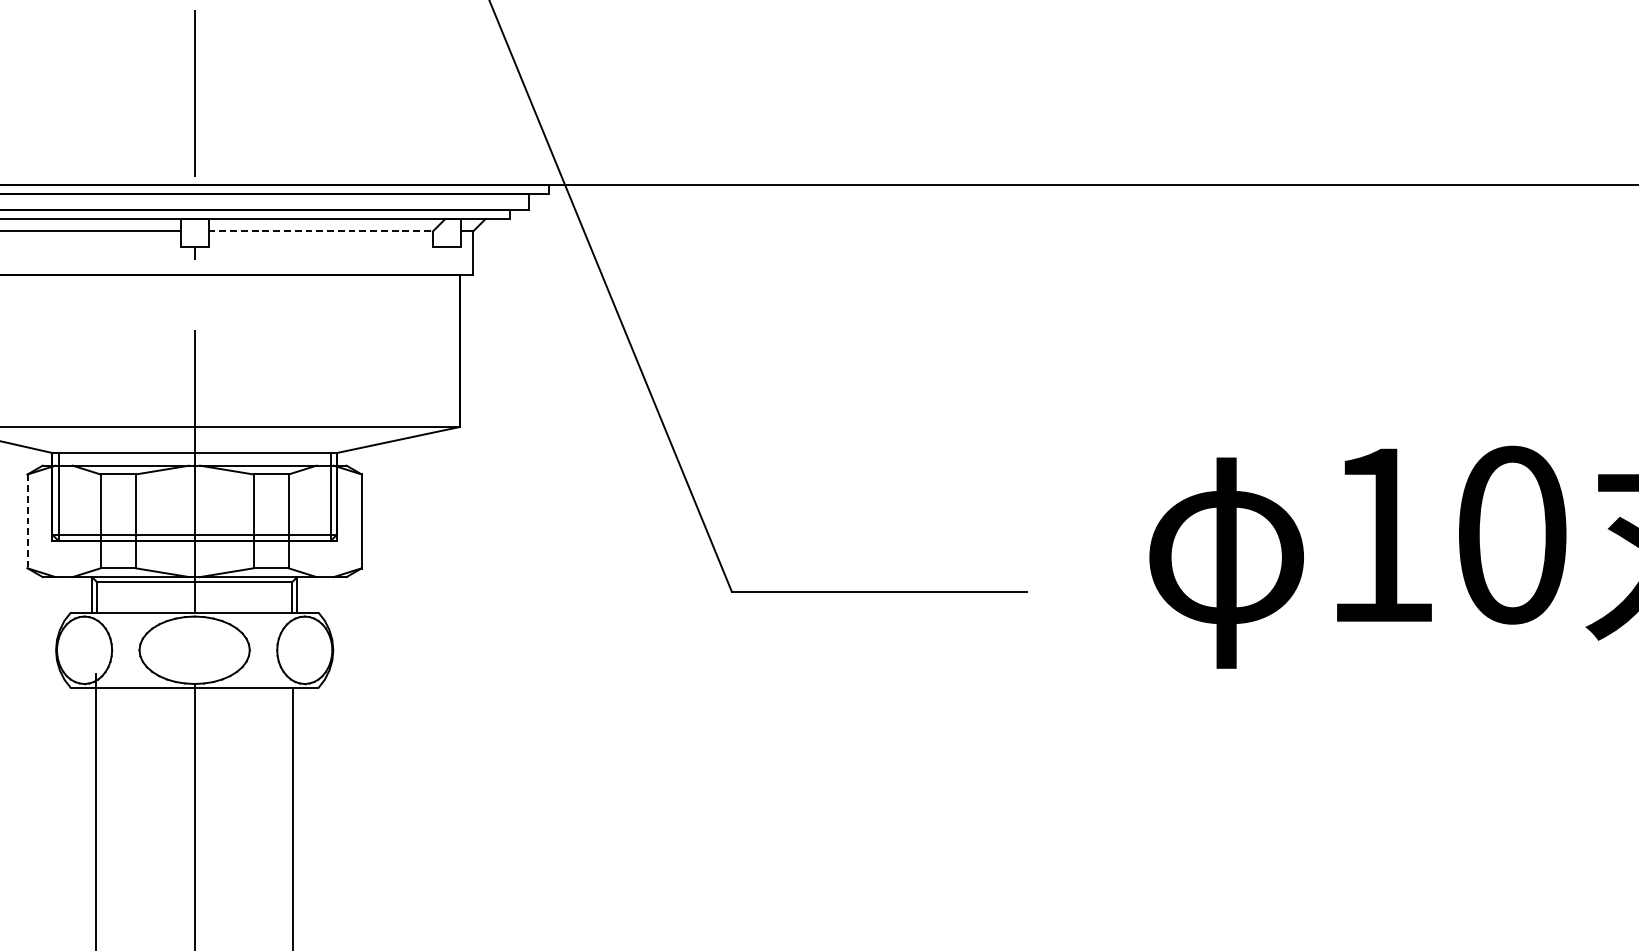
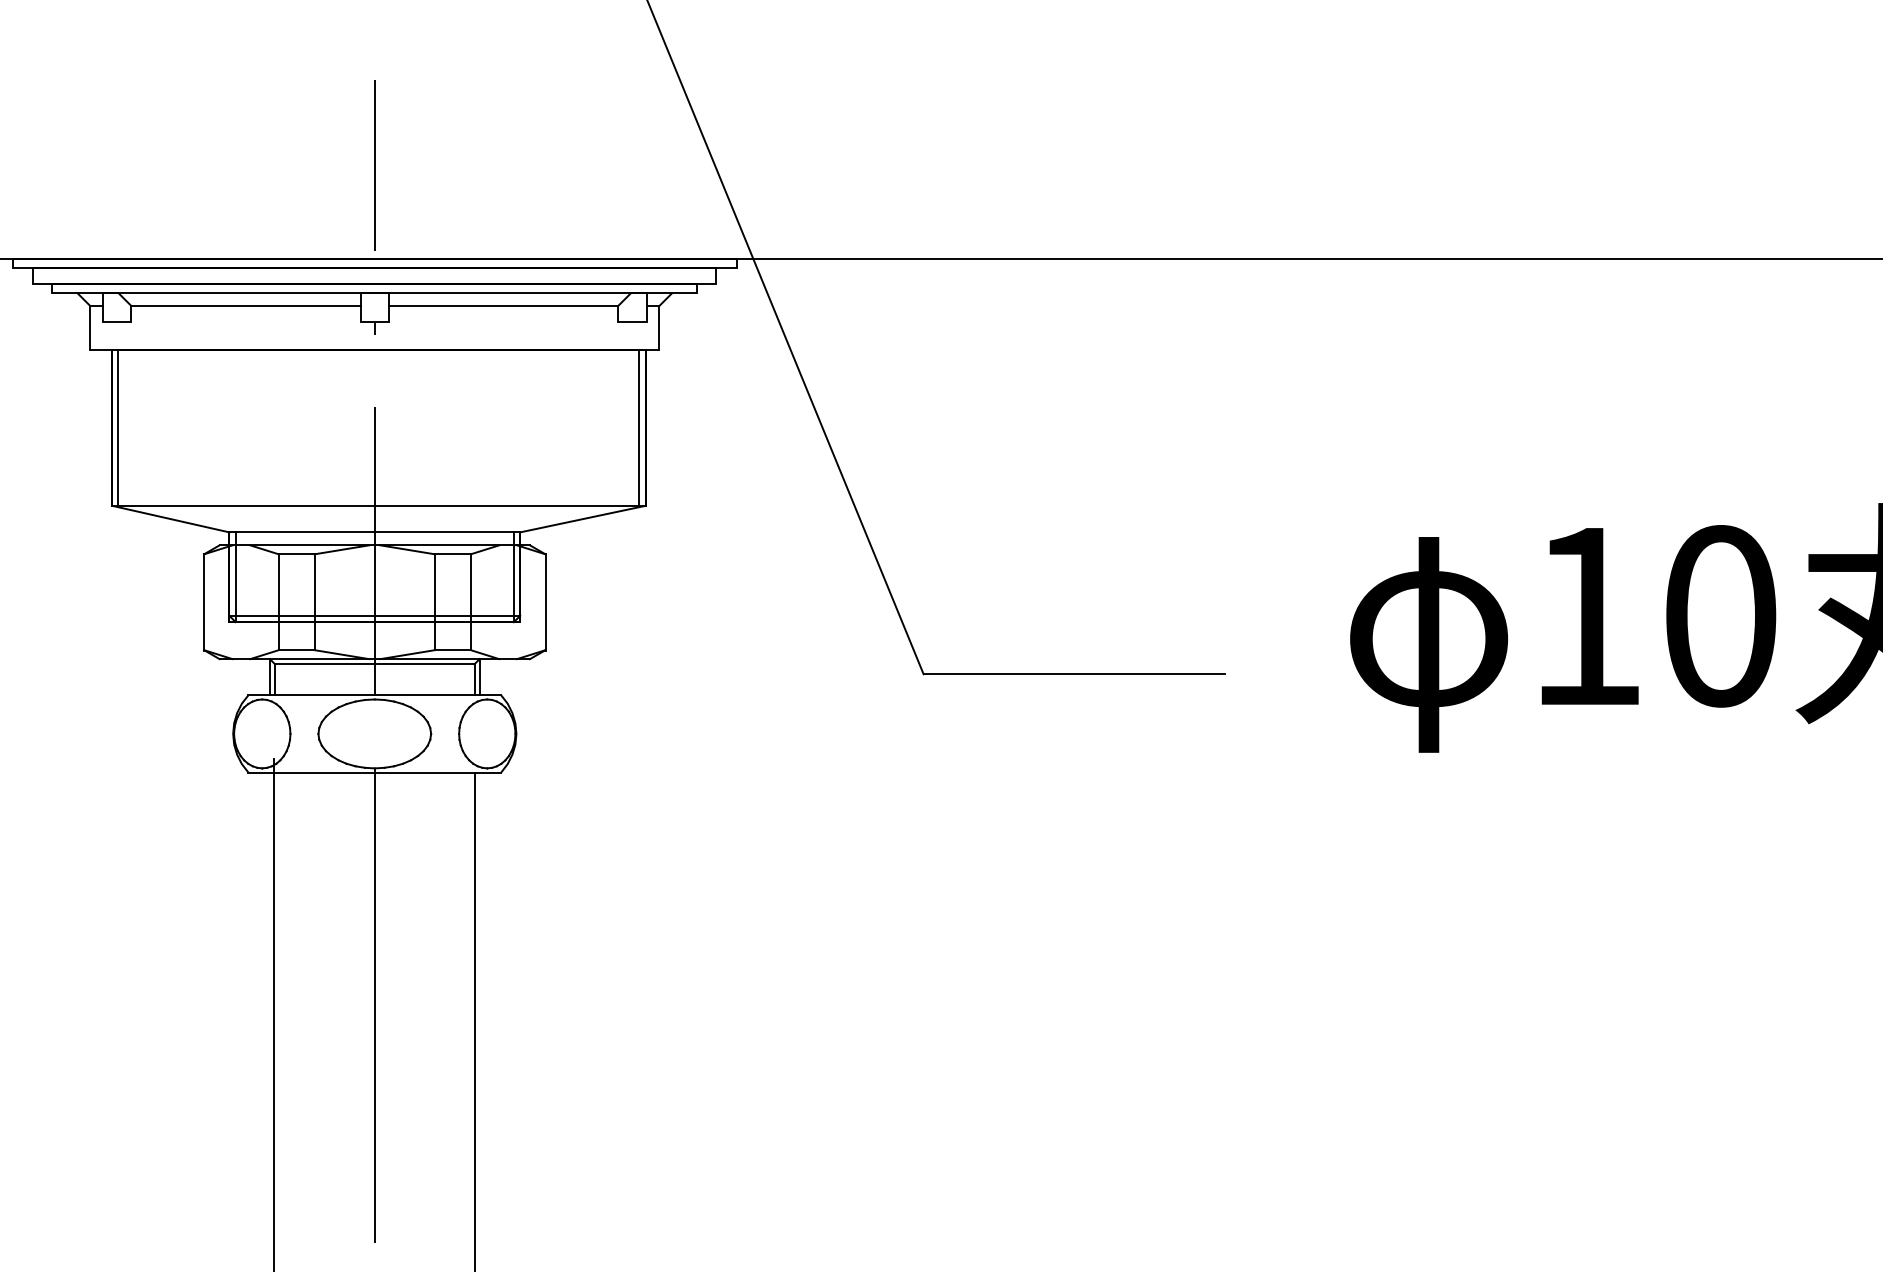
line: (320, 231) -> (503, 306), dashed -> solid
line: (453, 350) -> (639, 427), added
line: (27, 522) -> (204, 603), dashed -> solid

